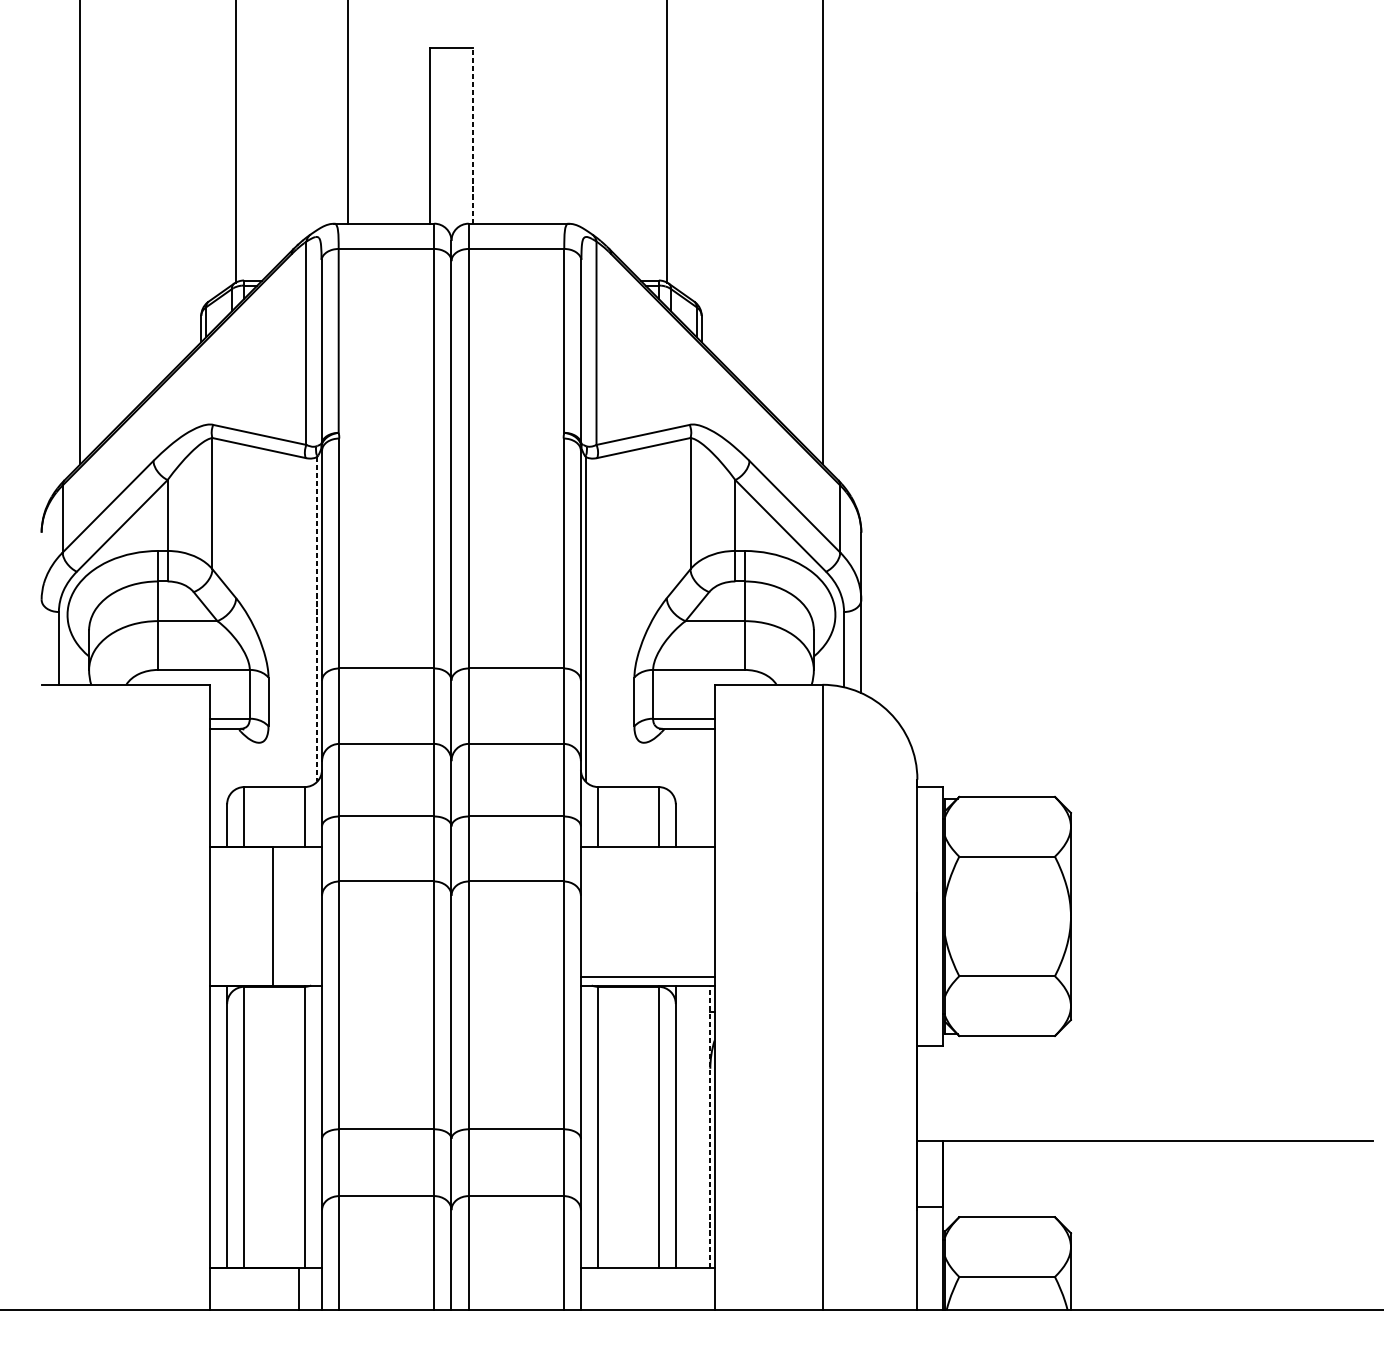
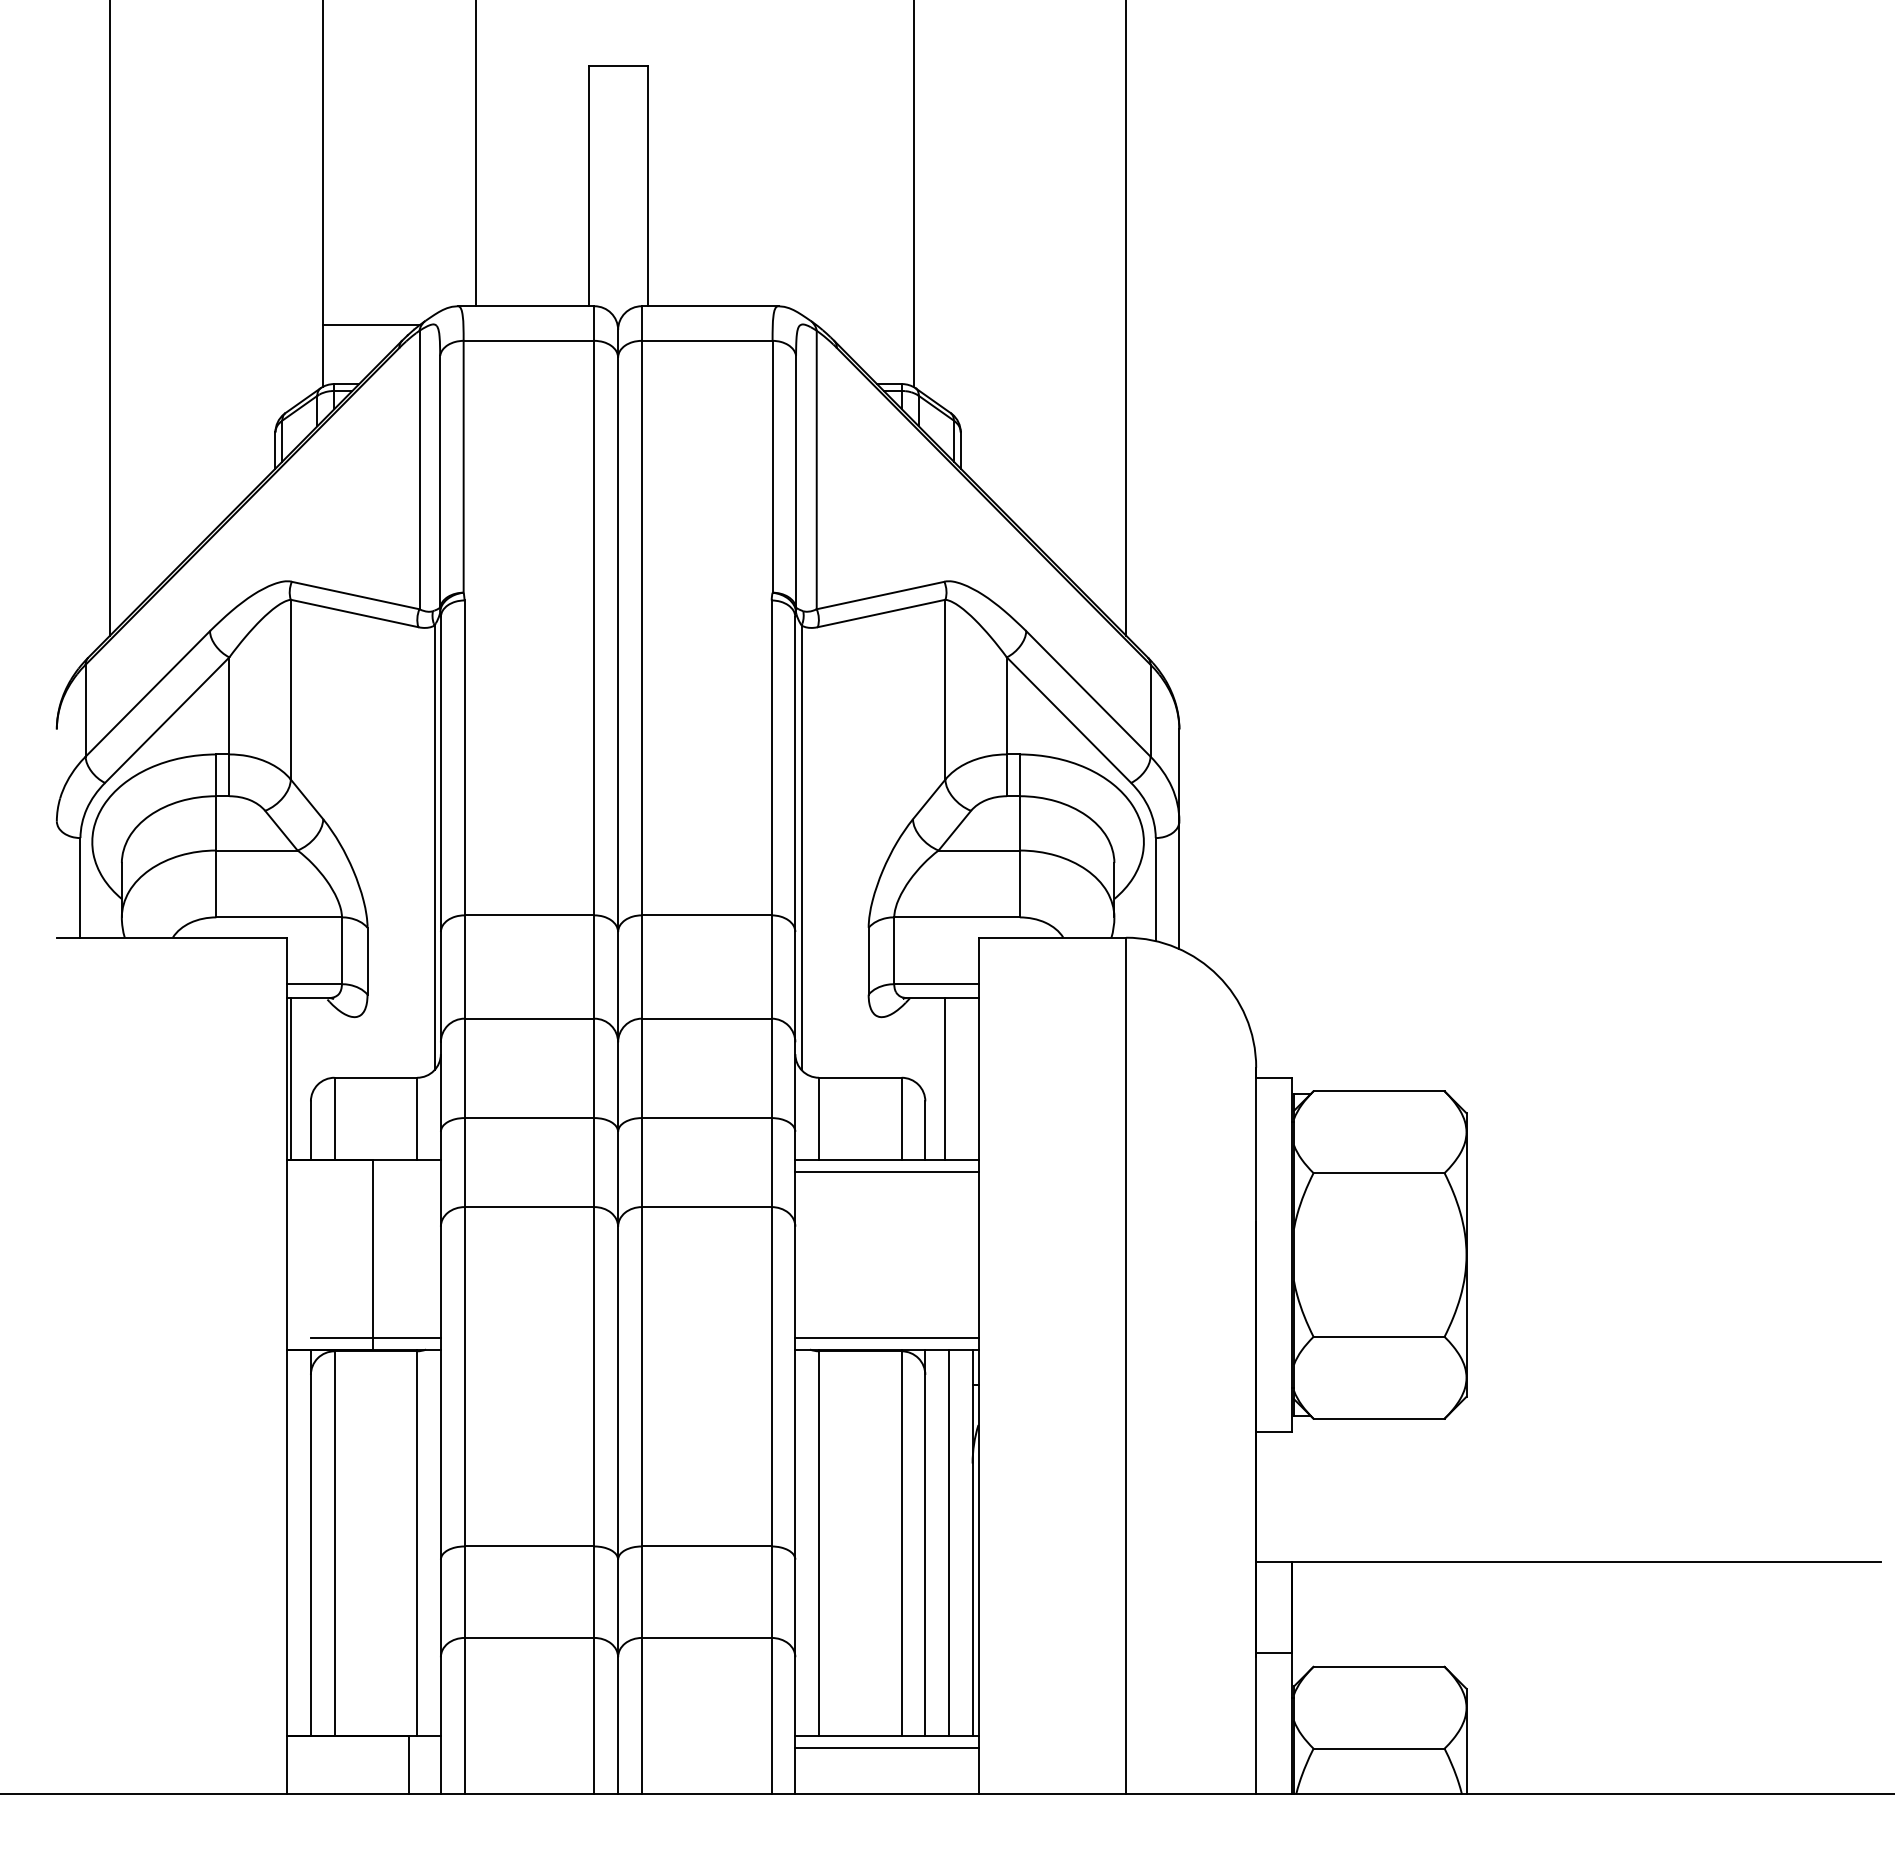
line: (472, 135) -> (647, 185), dashed -> solid
line: (270, 237) -> (370, 324), added
line: (317, 619) -> (434, 848), dashed -> solid
line: (212, 788) -> (290, 1079), added
line: (690, 788) -> (945, 1079), added
line: (647, 856) -> (886, 1172), added
line: (274, 976) -> (375, 1337), added
line: (692, 1126) -> (948, 1542), added
line: (710, 1126) -> (972, 1542), dashed -> solid
line: (647, 1276) -> (886, 1747), added

